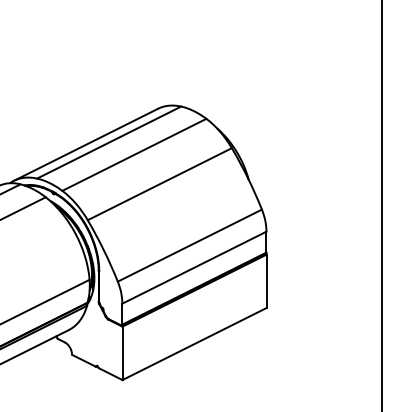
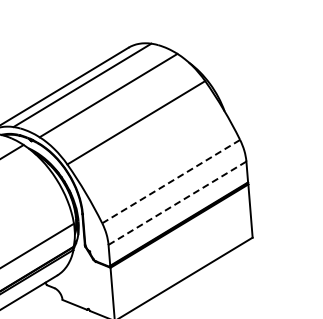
line: (189, 245) -> (170, 181), solid -> dashed
line: (194, 267) -> (177, 203), solid -> dashed

